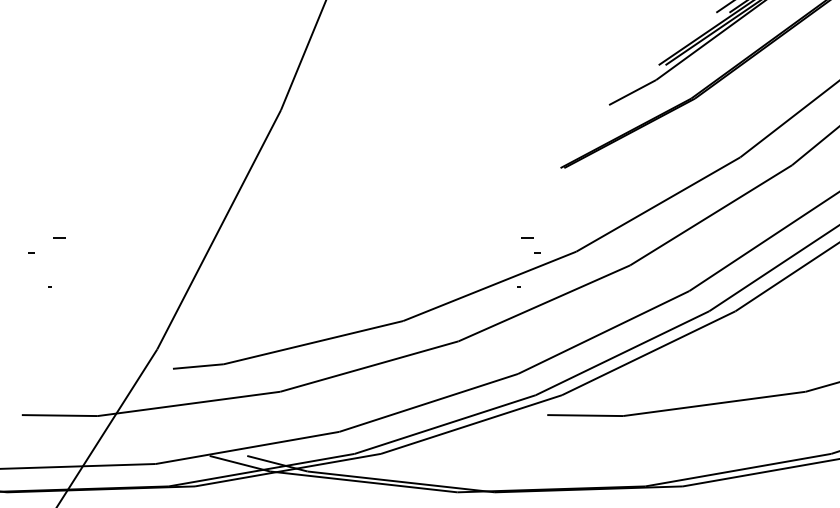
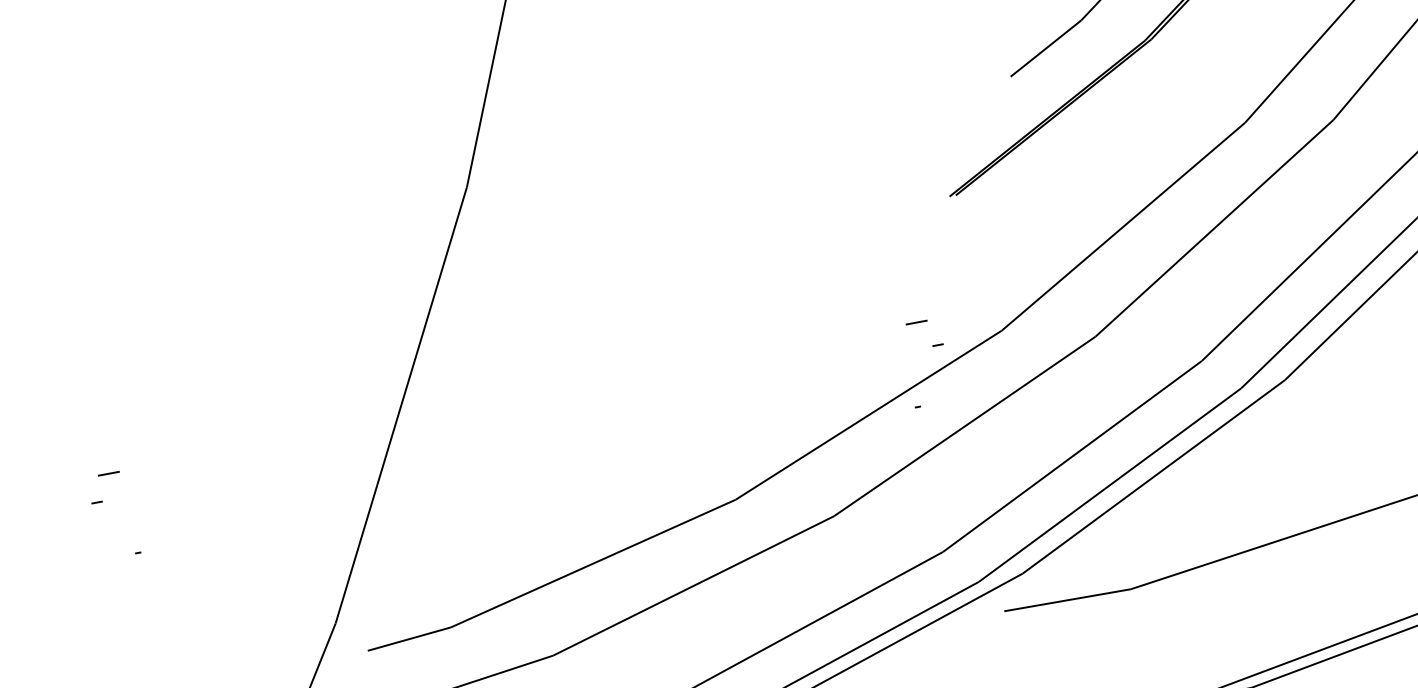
line: (59, 237) -> (108, 473), moved

